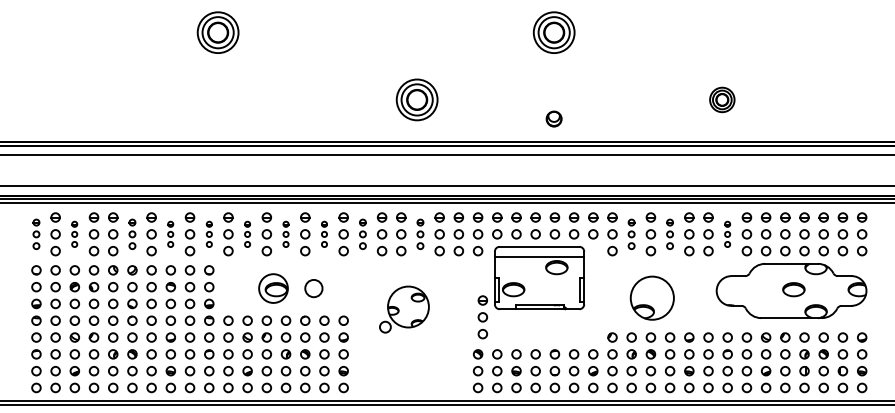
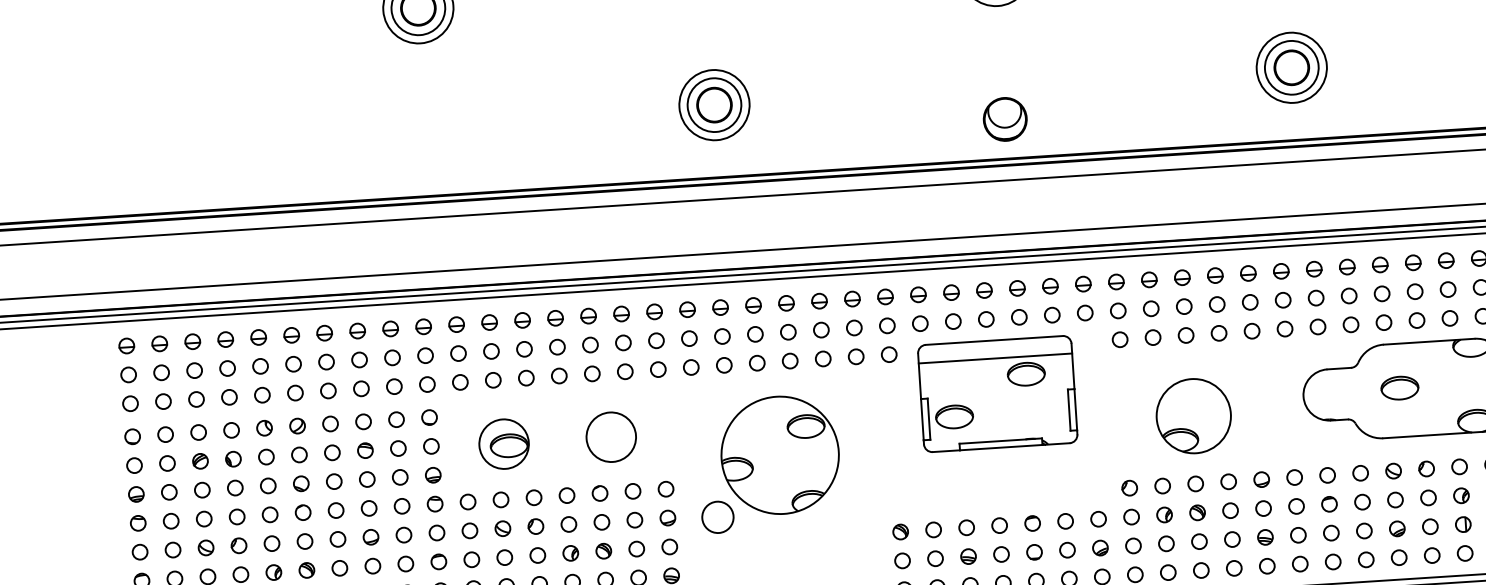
part: (416, 99) -> (713, 104), moved
part: (722, 99) -> (1292, 67), size x1.67
part: (553, 118) -> (1004, 118), size x1.67
part: (36, 234) -> (128, 375), size x1.43
part: (74, 234) -> (194, 370), size x1.67
part: (132, 234) -> (293, 364), size x1.43
part: (170, 234) -> (358, 360), size x1.67
part: (209, 234) -> (425, 355), size x1.67
part: (247, 234) -> (491, 351), size x1.67
part: (285, 234) -> (556, 347), size x1.67
part: (324, 234) -> (623, 343), size x1.67
part: (362, 234) -> (688, 338), size x1.43
part: (420, 234) -> (788, 332), size x1.43
part: (631, 234) -> (1150, 309), size x1.43
part: (669, 234) -> (1216, 304), size x1.43
part: (727, 234) -> (1315, 298), size x1.67
part: (273, 288) -> (504, 444), moved
circle: (313, 288) -> (610, 437), size x1.67
part: (793, 289) -> (1399, 387), moved
part: (404, 309) -> (769, 463), size x1.67
part: (482, 317) -> (904, 468), removed

